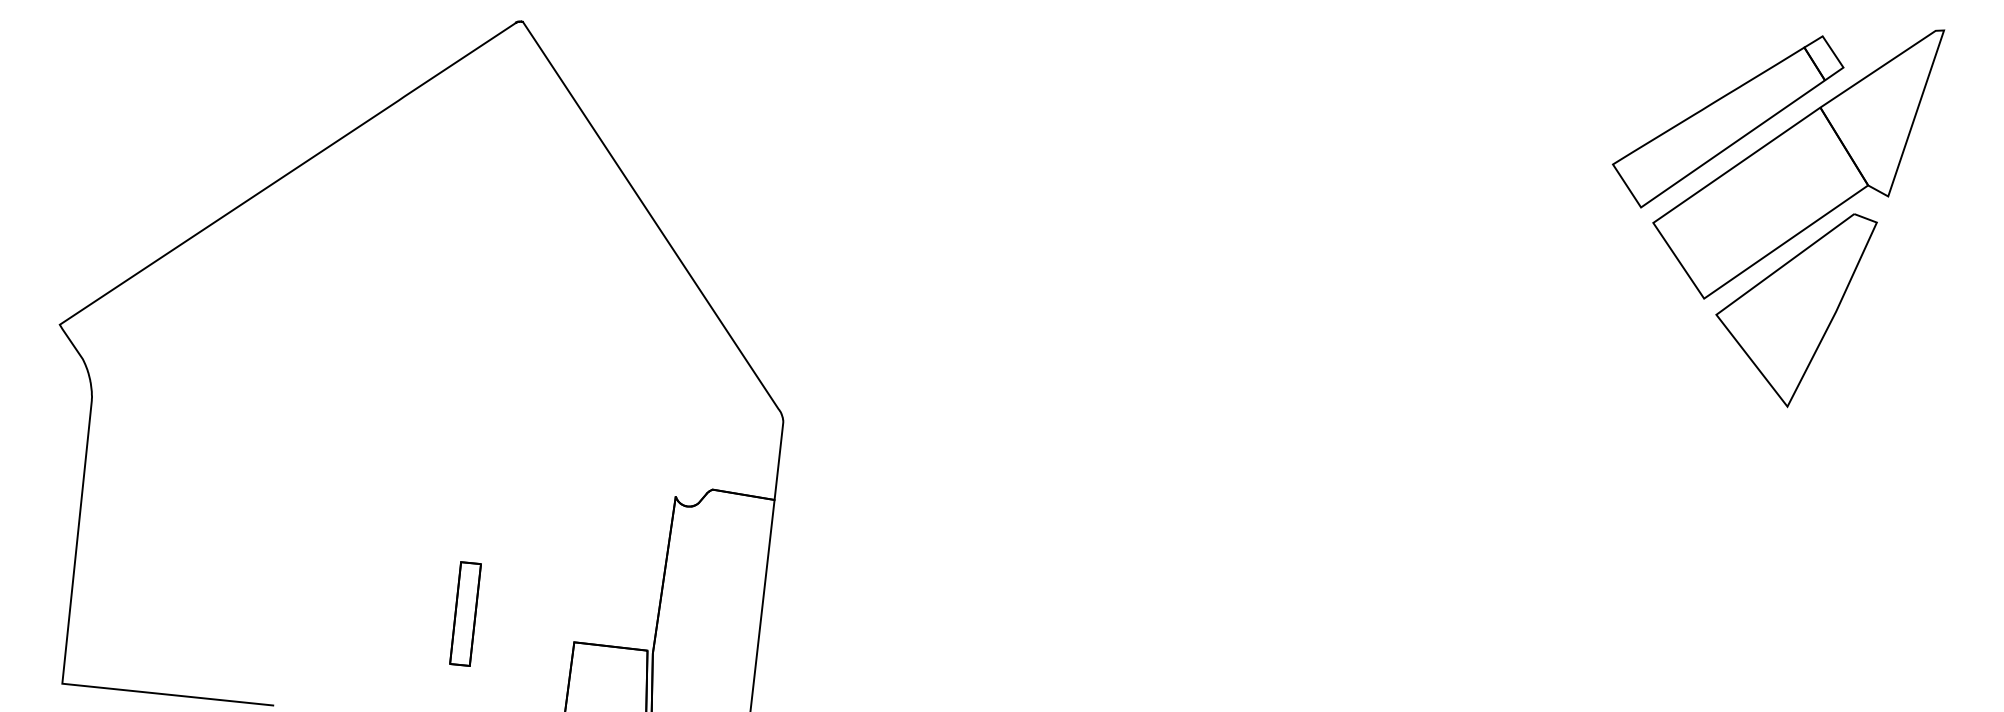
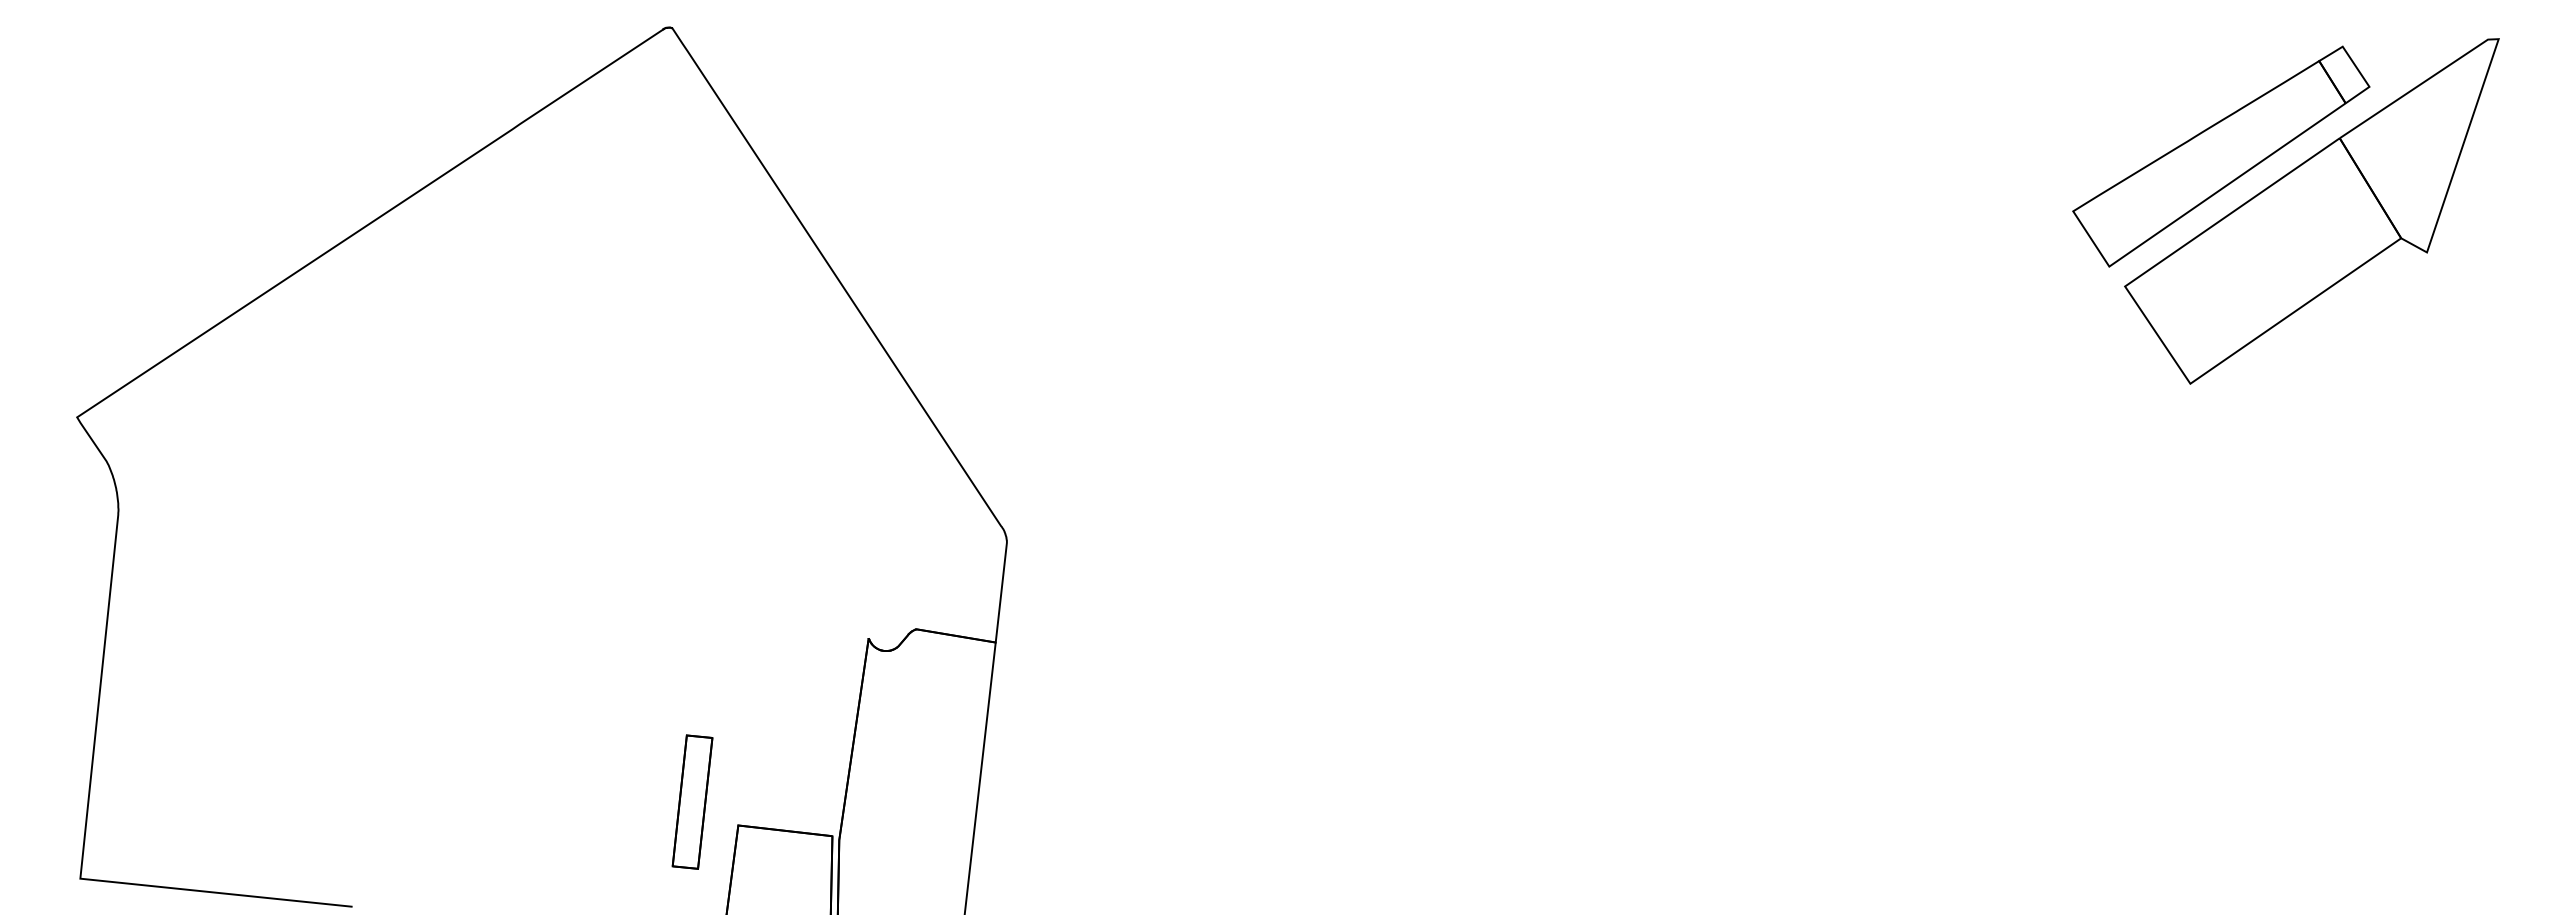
part: (1796, 310) -> (2309, 398), removed
part: (465, 613) -> (692, 801), moved

